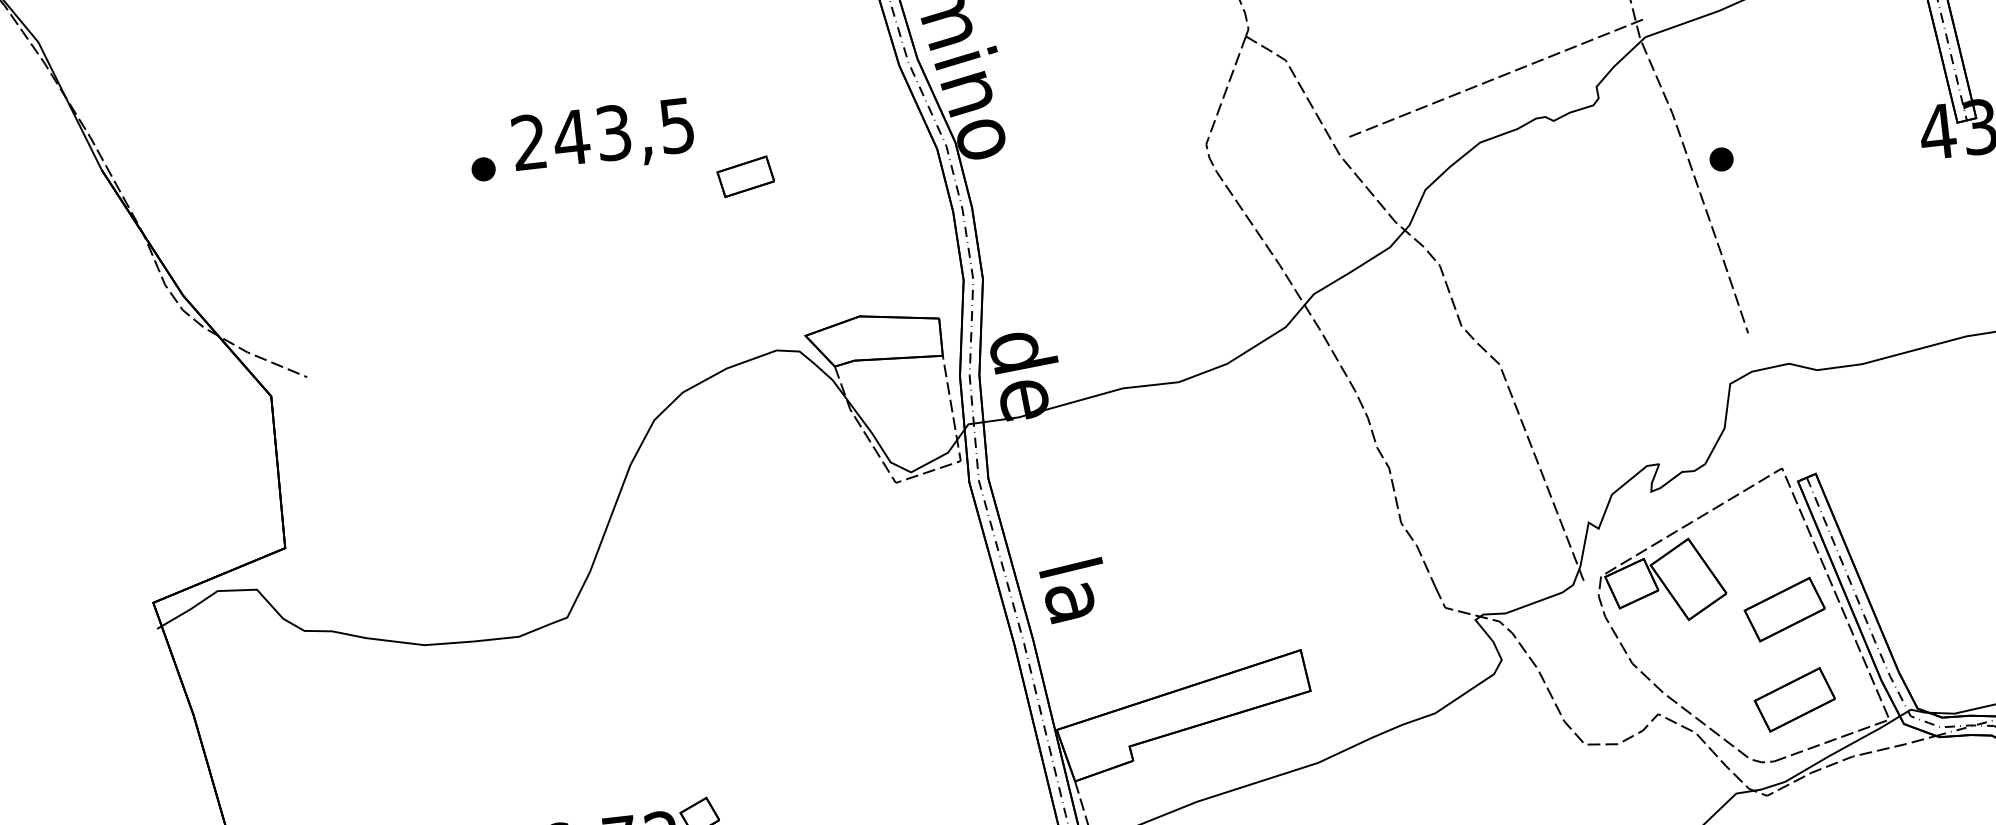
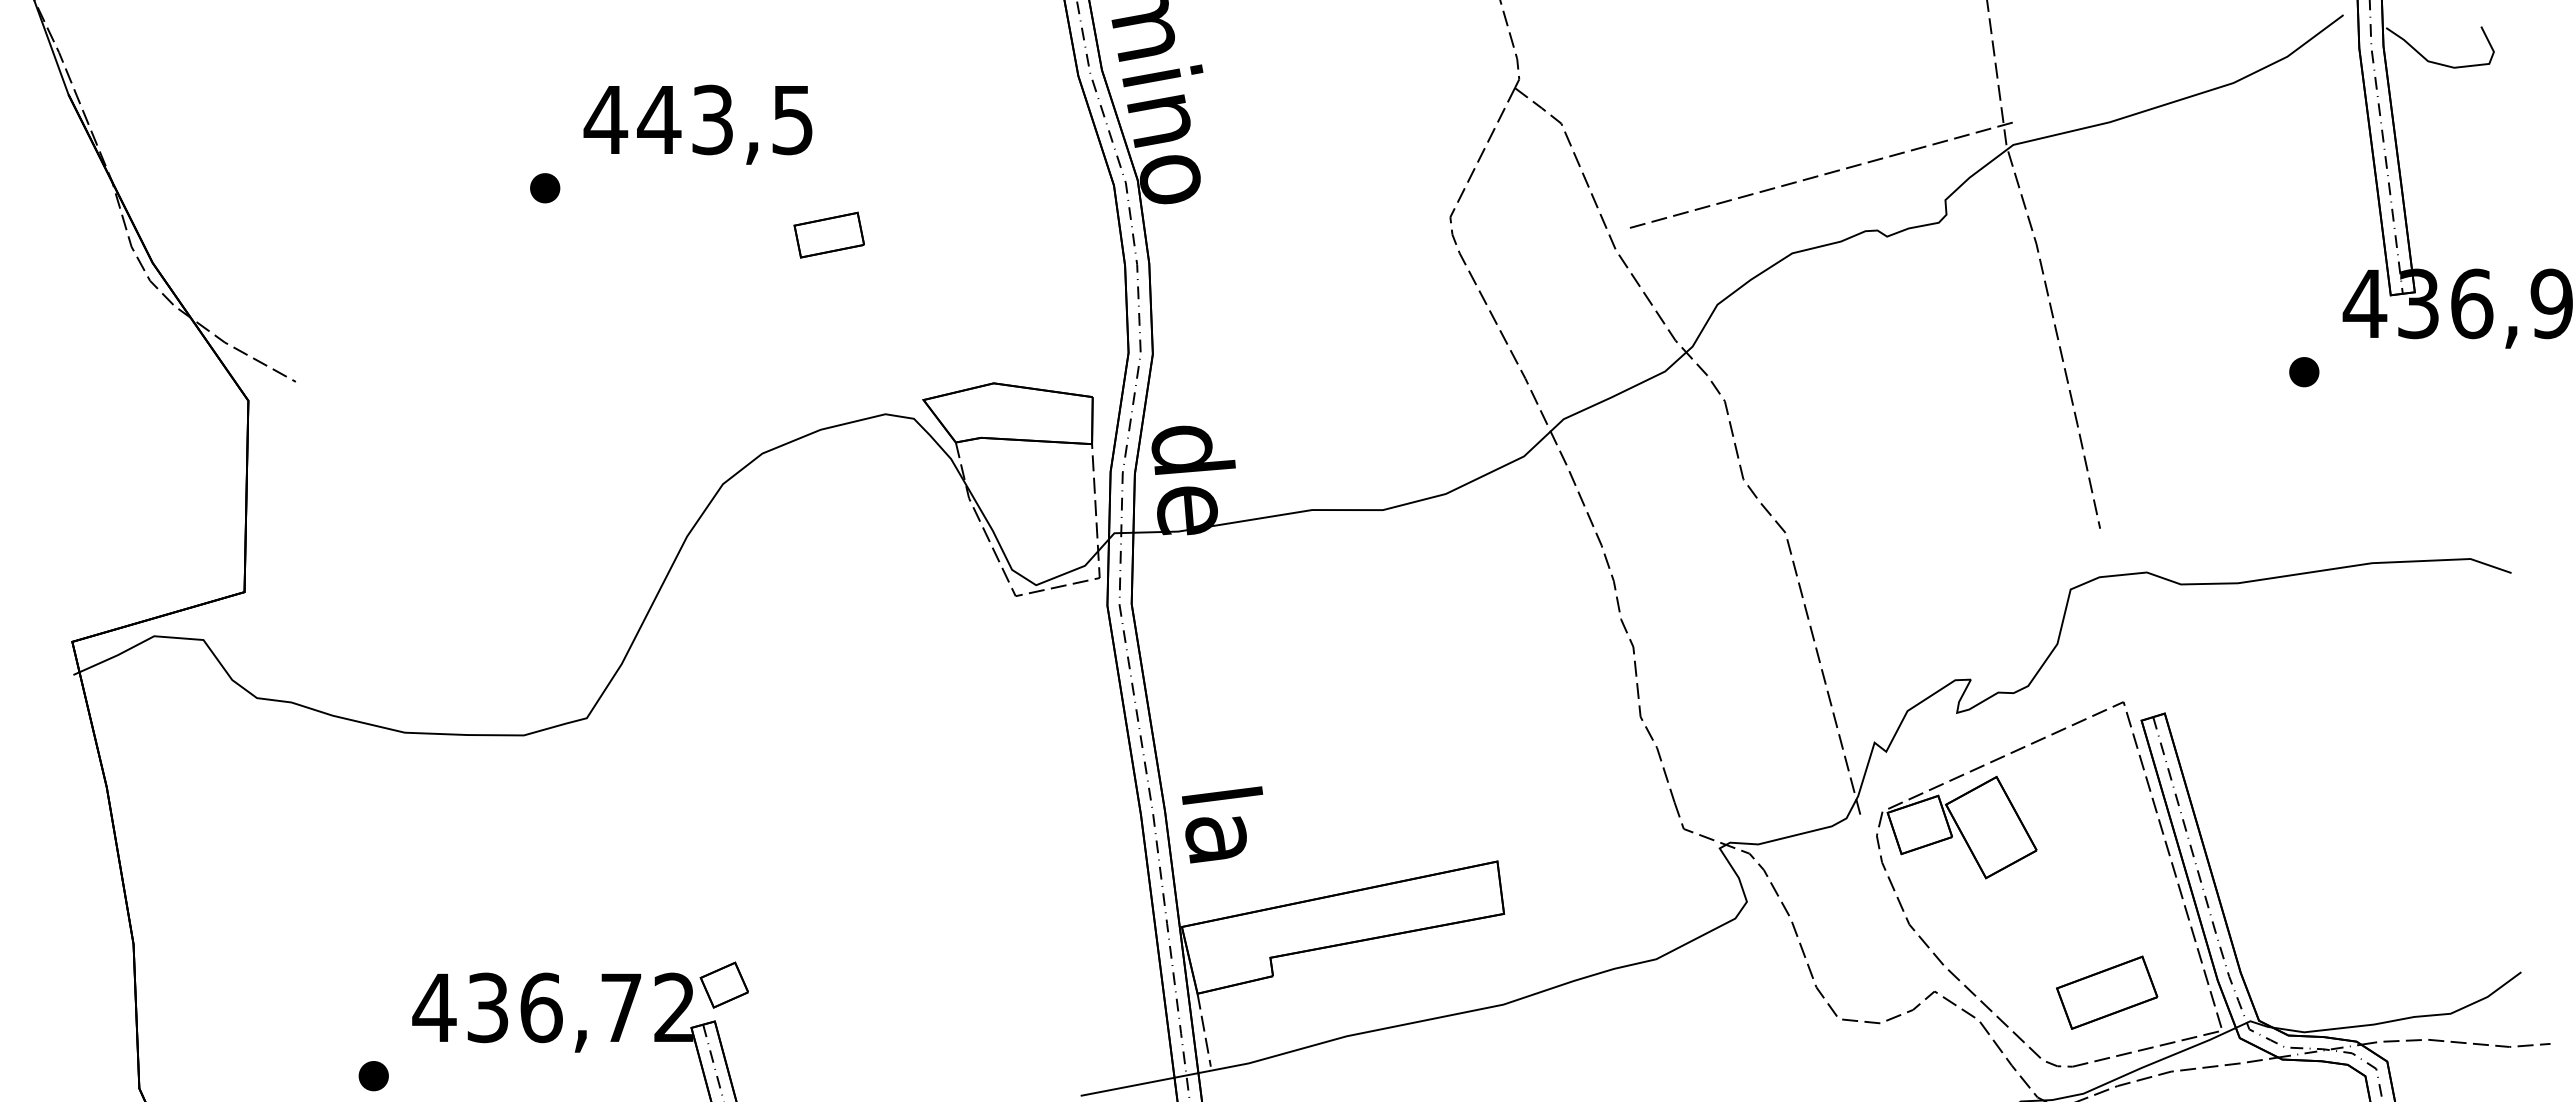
text: (528, 141) -> (605, 118), 243,5 -> 443,5
part: (1721, 159) -> (2304, 372), moved
part: (483, 169) -> (545, 188), moved
part: (745, 176) -> (828, 234), moved
text: (1073, 590) -> (1222, 824), moved
part: (1785, 609) -> (2107, 878), removed

